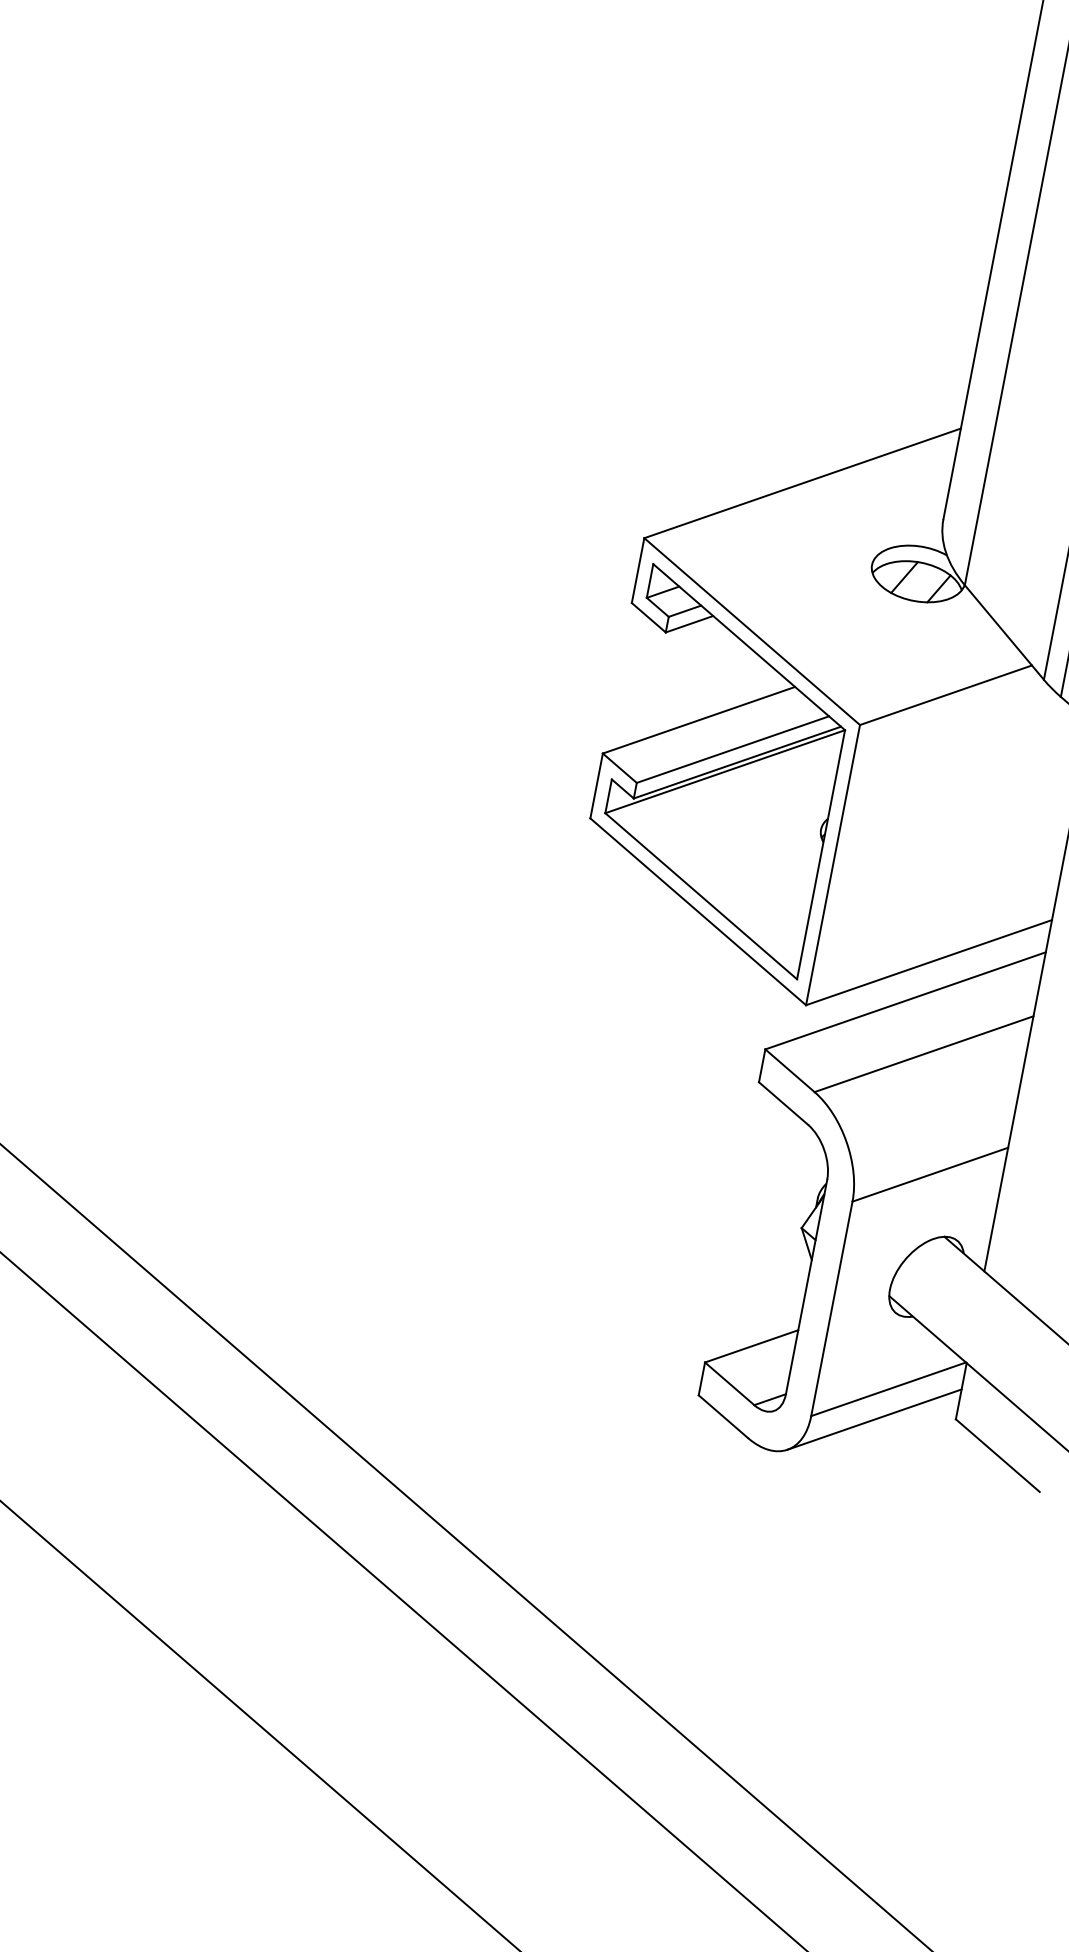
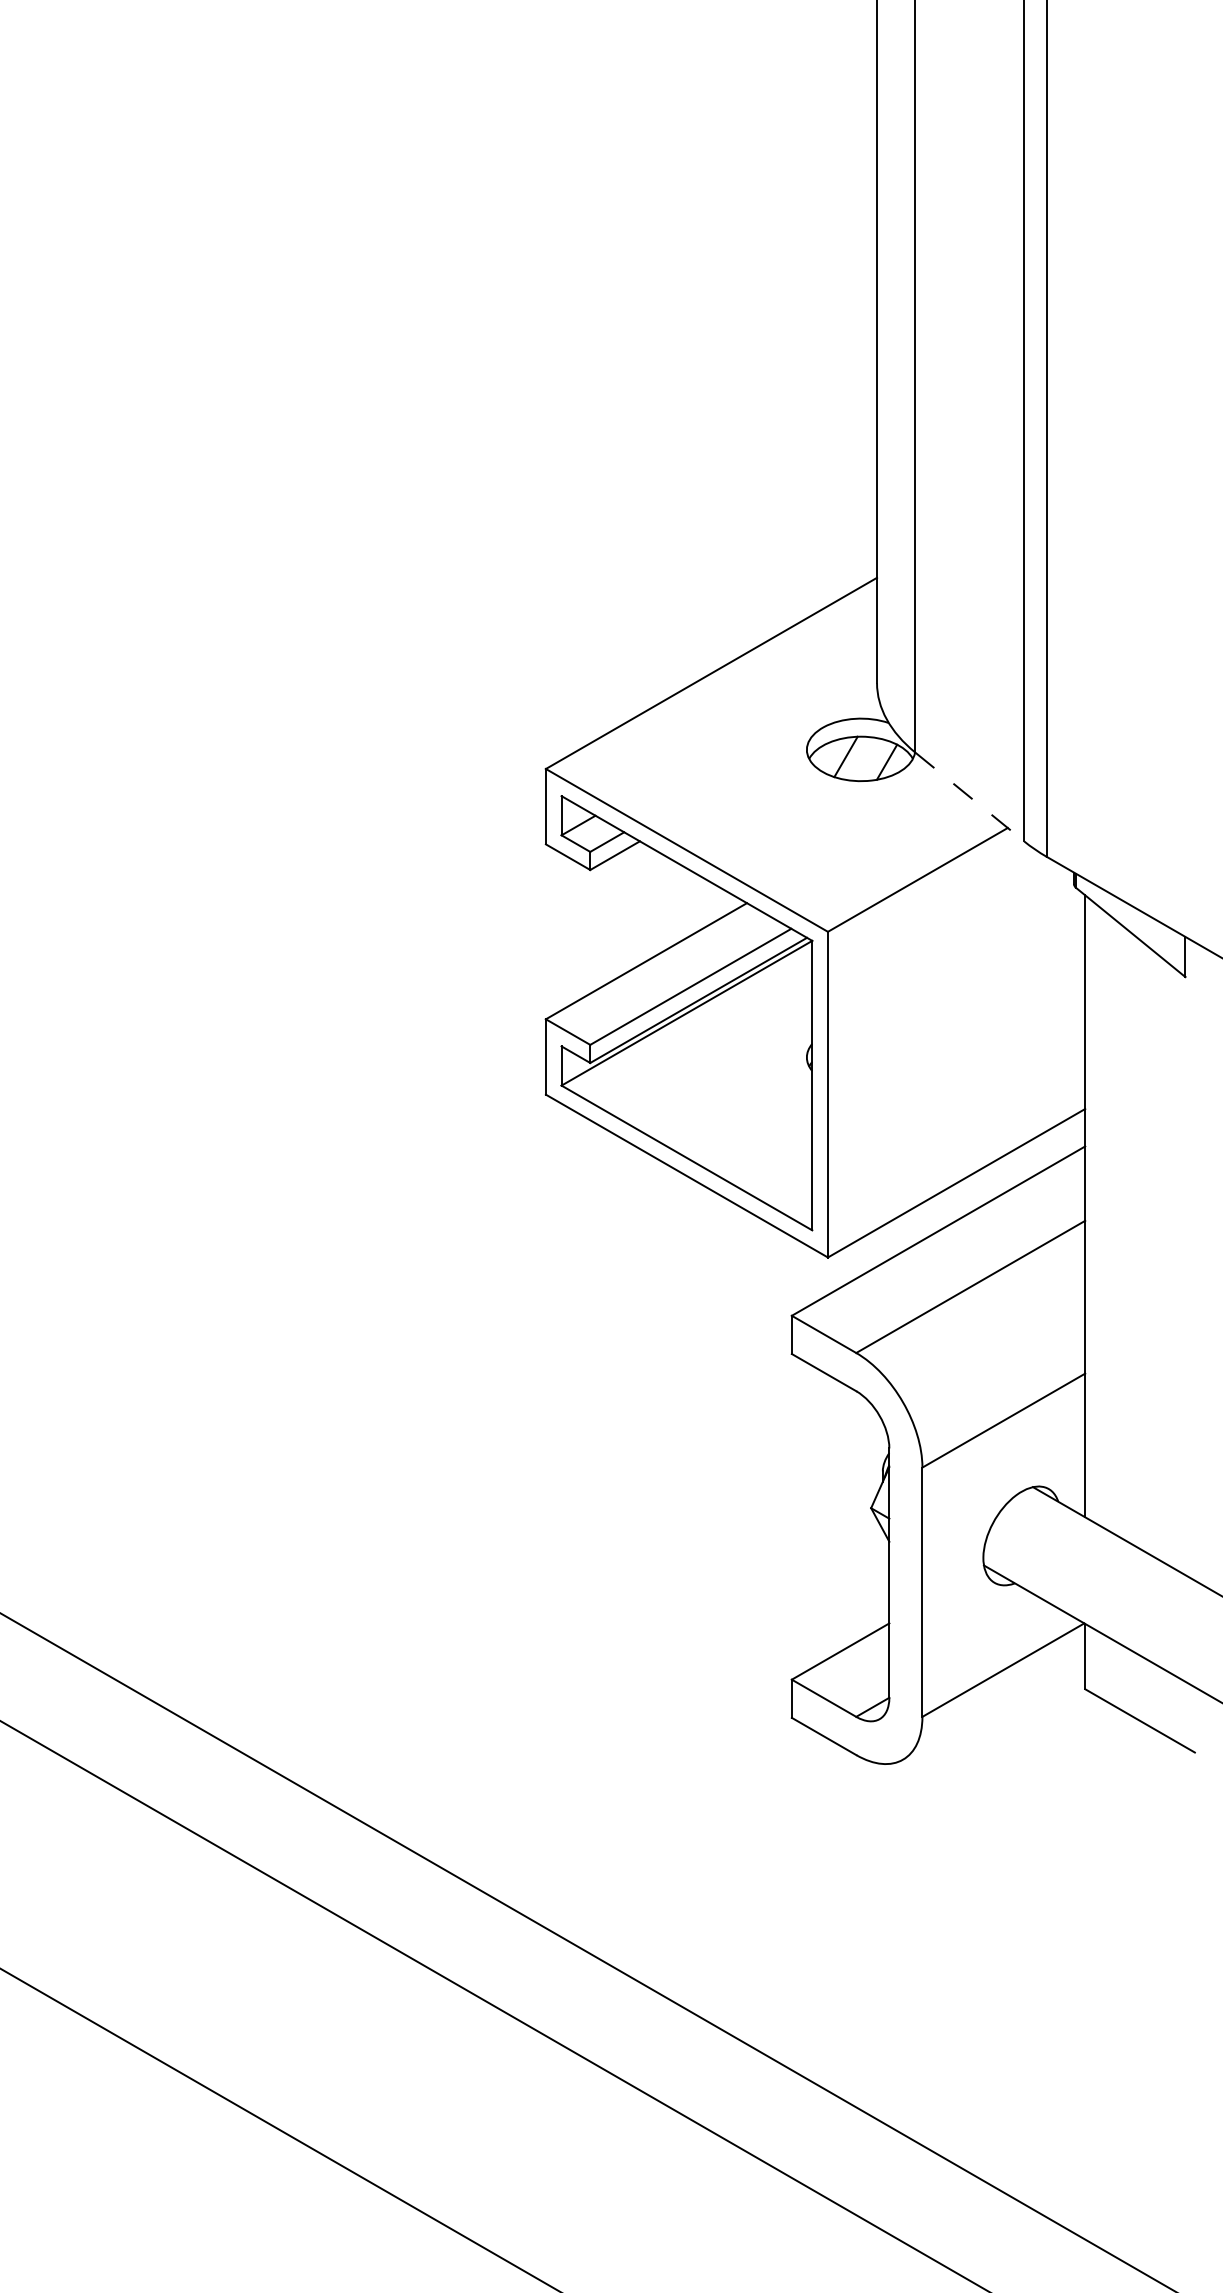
line: (1004, 633) -> (970, 797), solid -> dashed
line: (874, 1419) -> (994, 1706), removed

